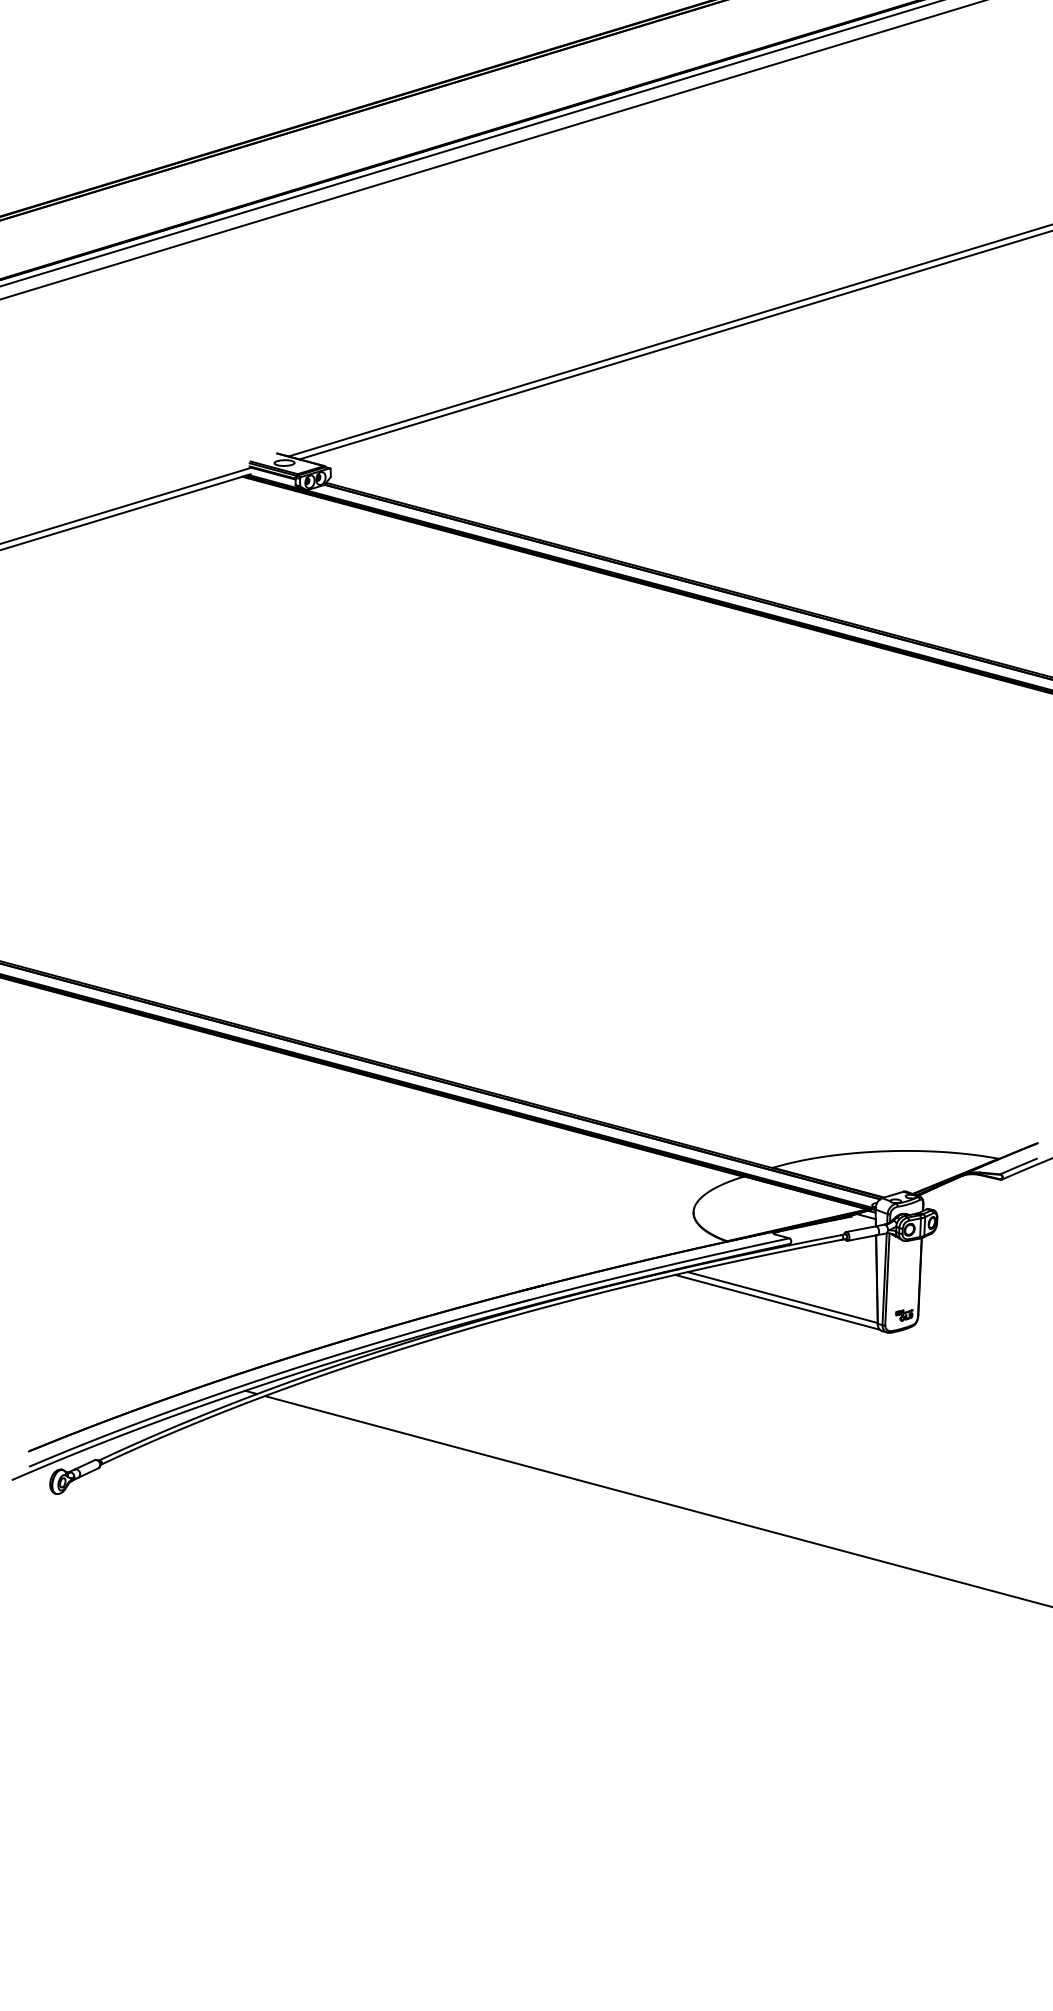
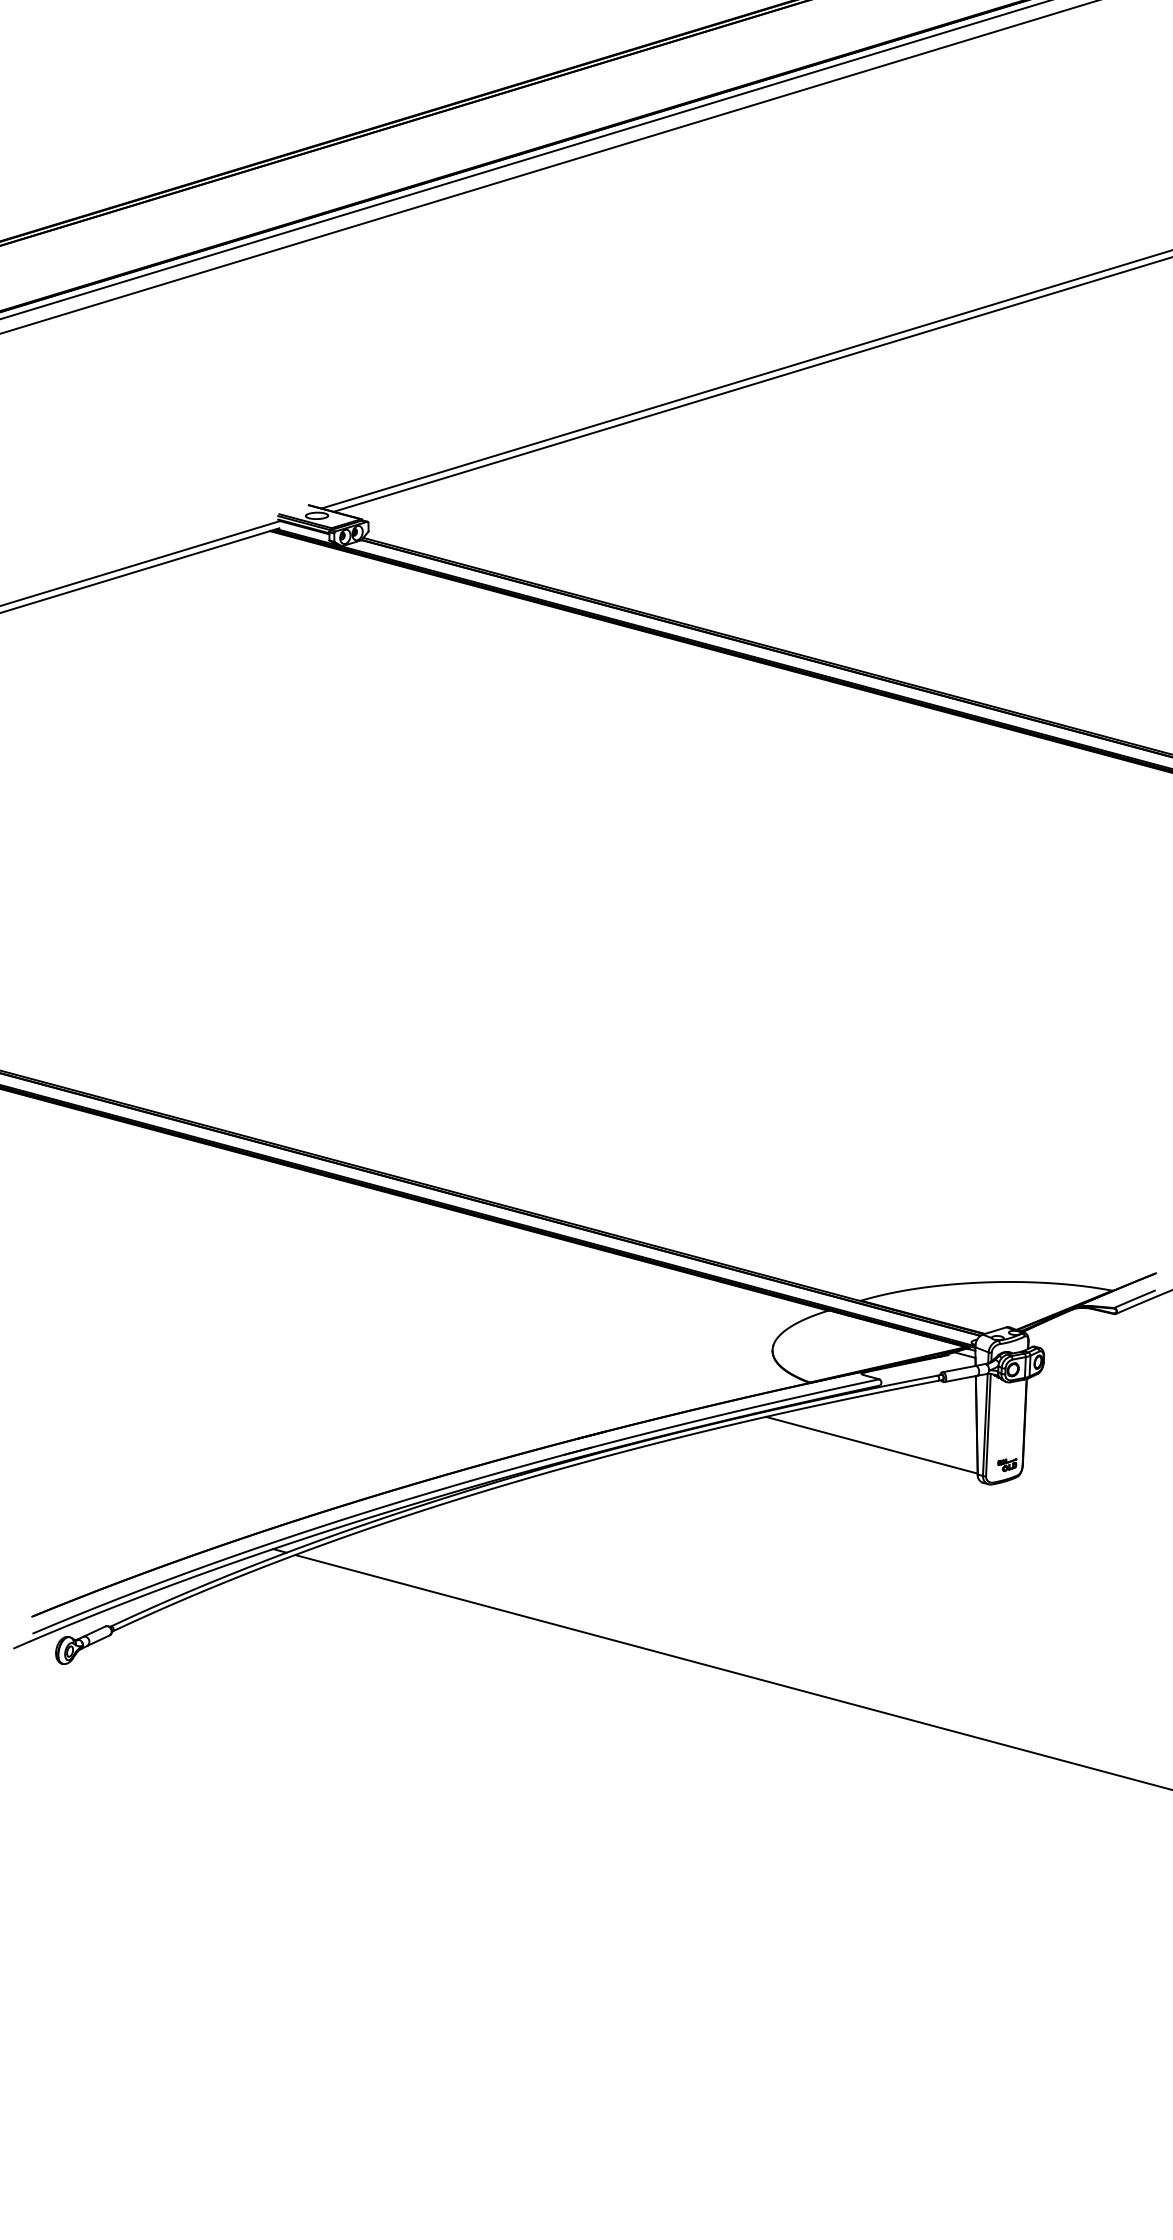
line: (777, 1302) -> (866, 1450), removed

